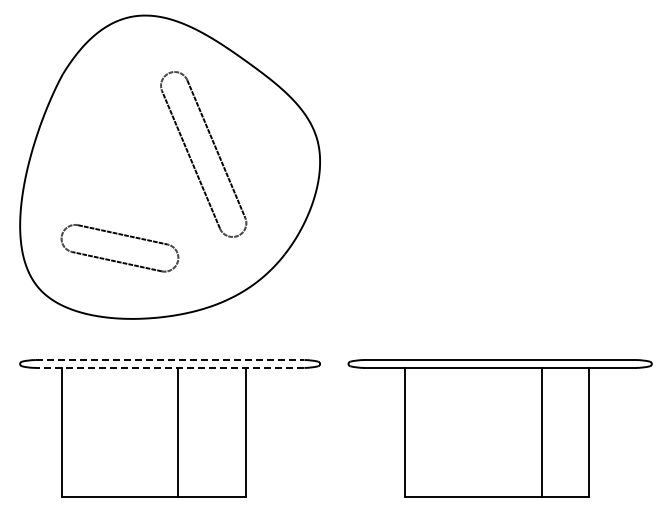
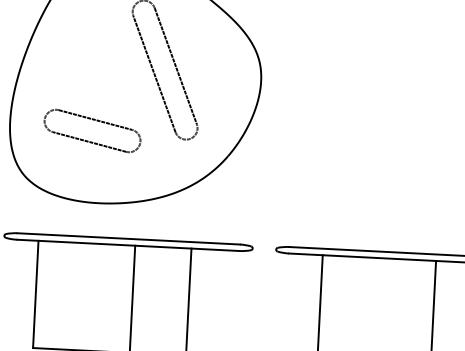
part: (117, 260) -> (89, 141), moved
line: (170, 360) -> (128, 239), dashed -> solid
line: (169, 367) -> (127, 245), dashed -> solid

